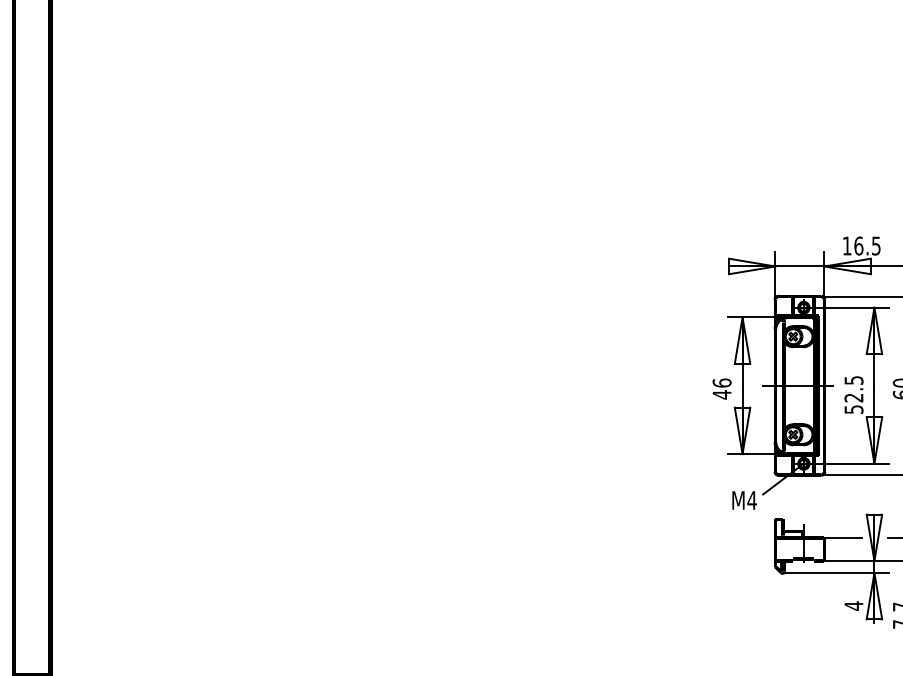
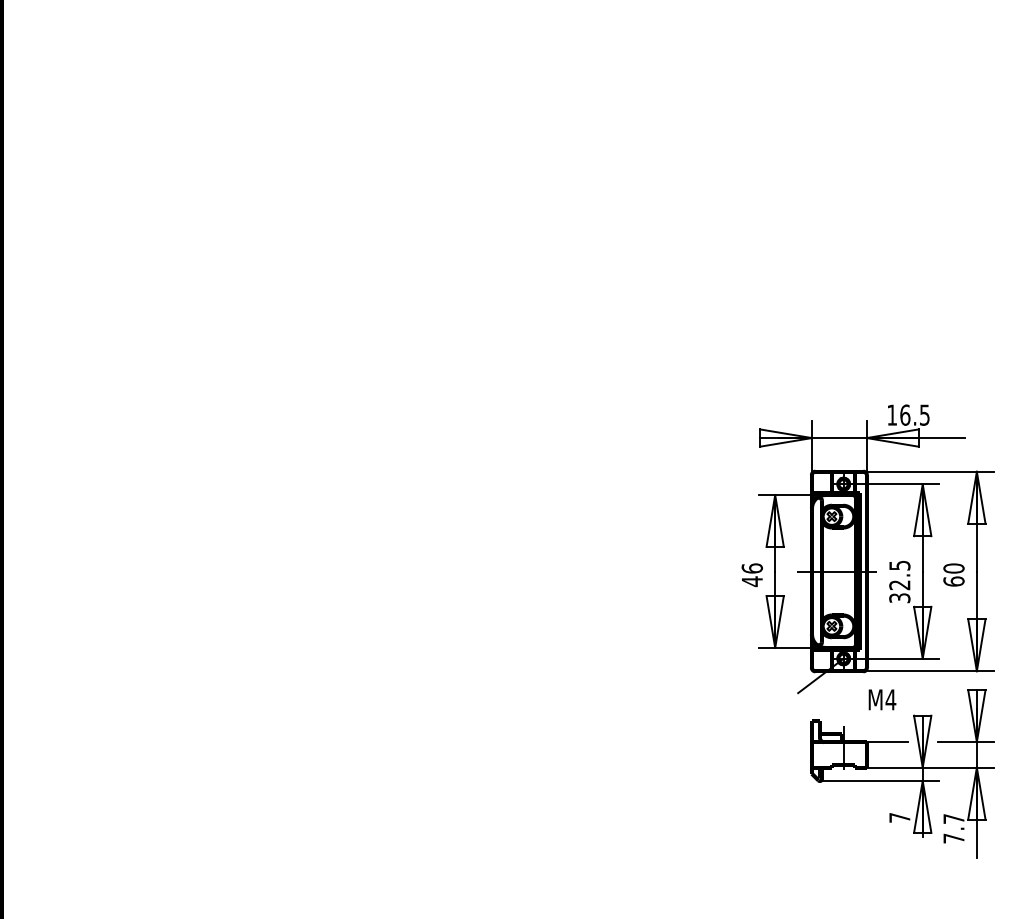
text: (853, 409) -> (899, 597), 52.5 -> 32.5
text: (744, 500) -> (882, 699), moved
text: (853, 605) -> (899, 817), 4 -> 7

